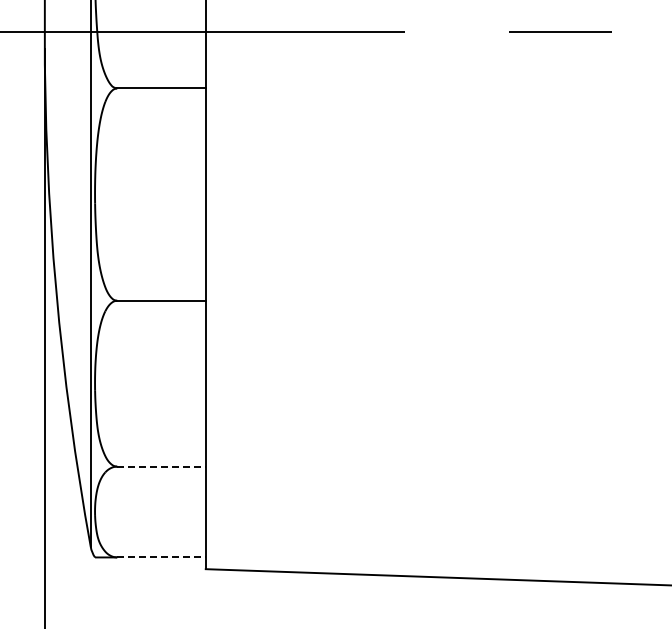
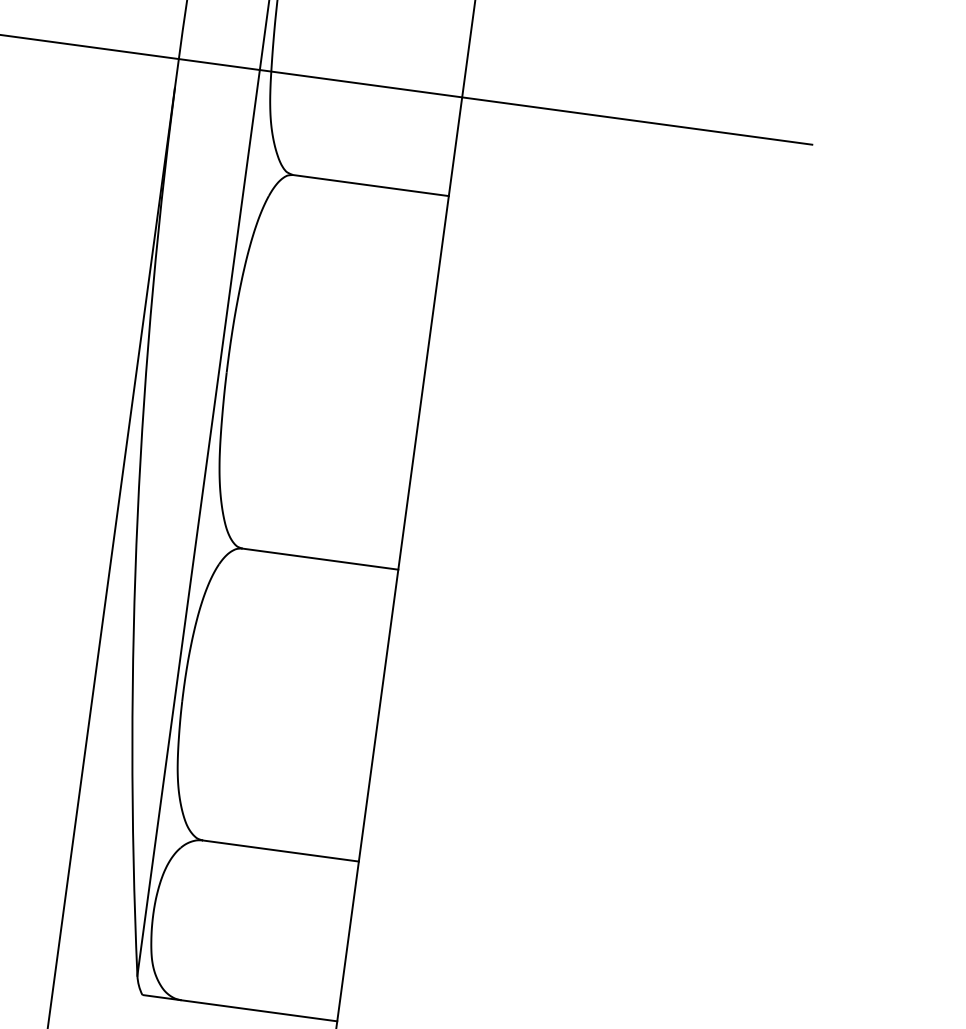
line: (162, 466) -> (282, 851), dashed -> solid
line: (162, 557) -> (261, 1011), dashed -> solid

